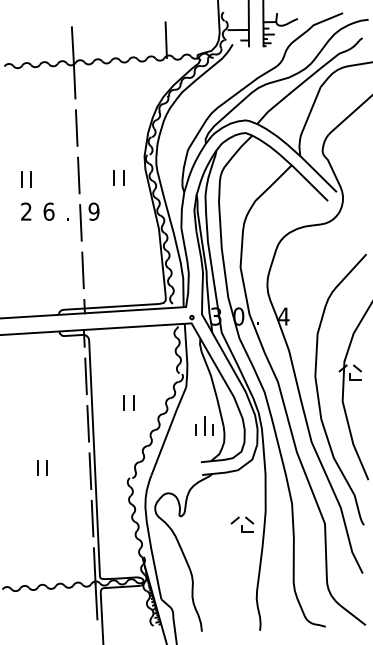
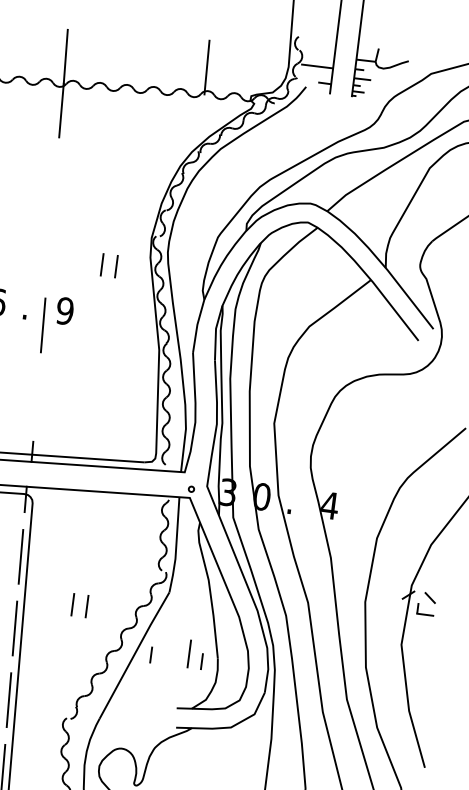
line: (76, 127) -> (55, 181), removed
line: (78, 175) -> (48, 253), removed
line: (82, 270) -> (36, 397), removed
line: (195, 429) -> (150, 654), moved

